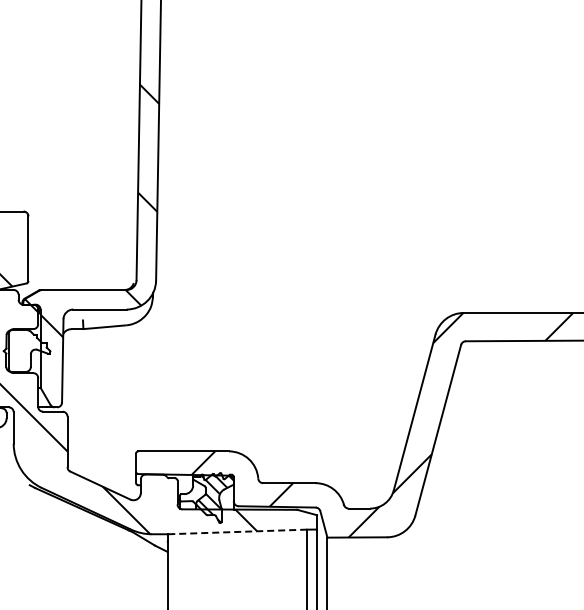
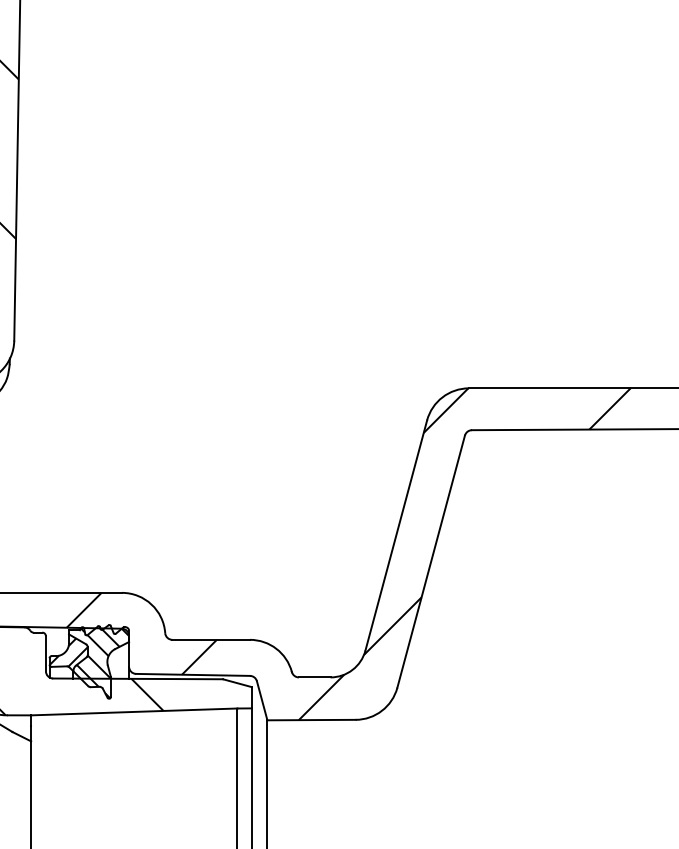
hatch: (192, 491) -> (68, 652), added
line: (237, 531) -> (134, 711), dashed -> solid

